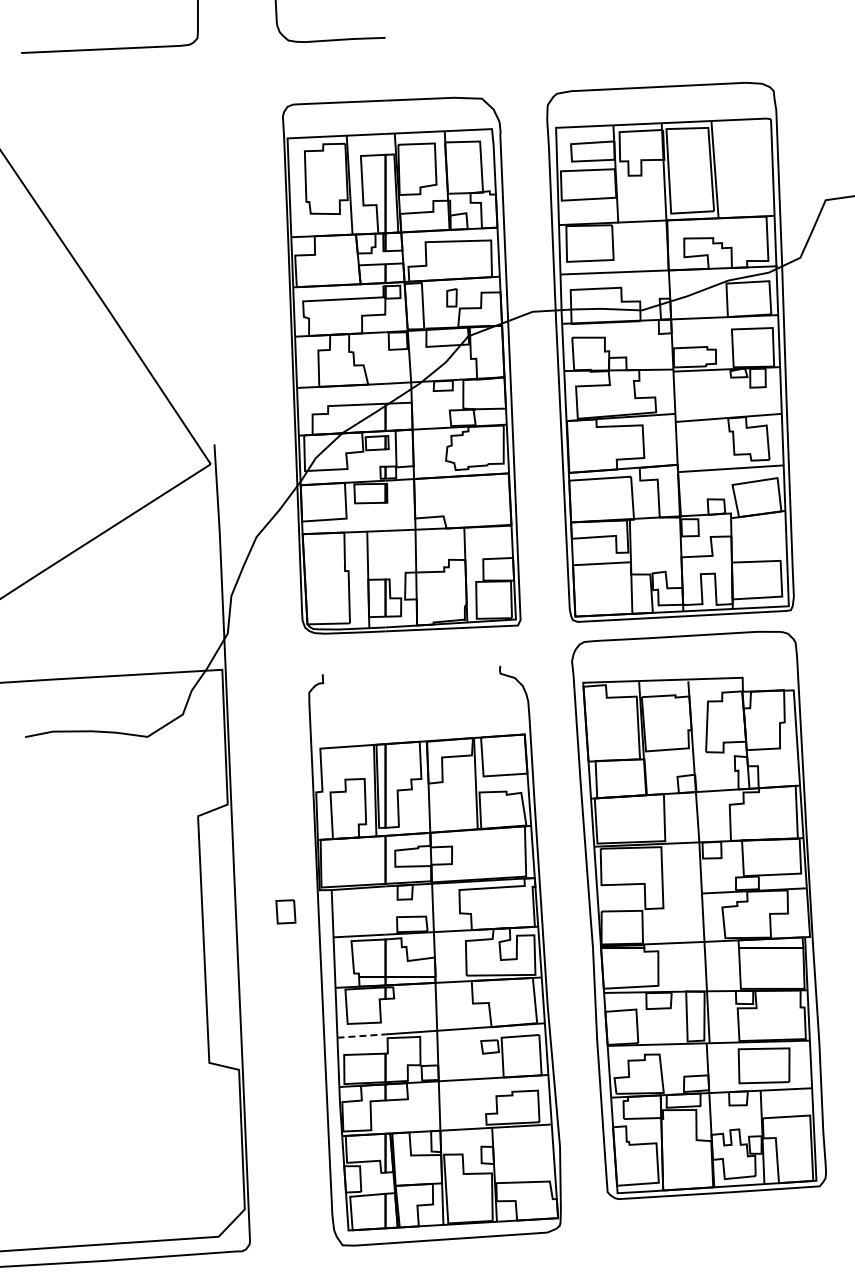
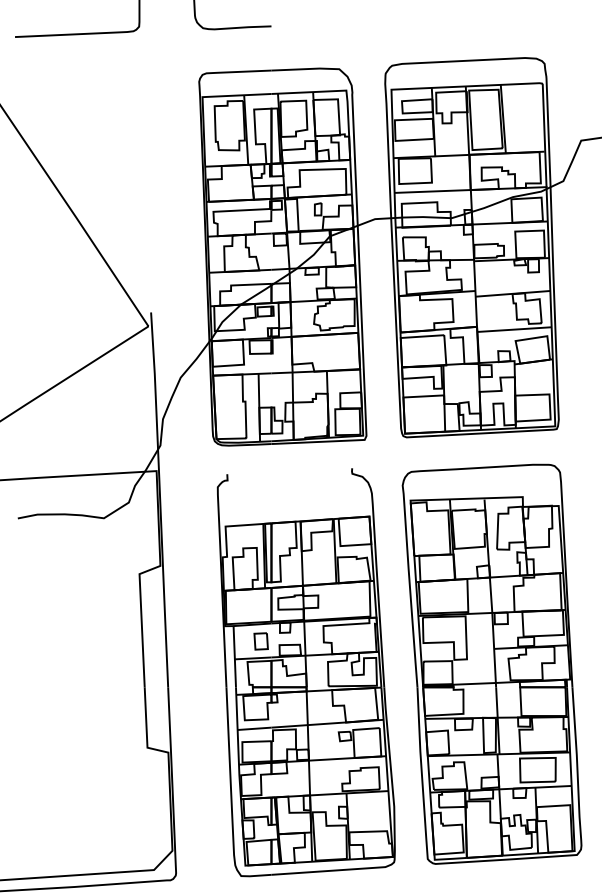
part: (285, 911) -> (260, 641), moved
part: (698, 915) -> (491, 664), moved
line: (362, 1036) -> (255, 729), dashed -> solid

